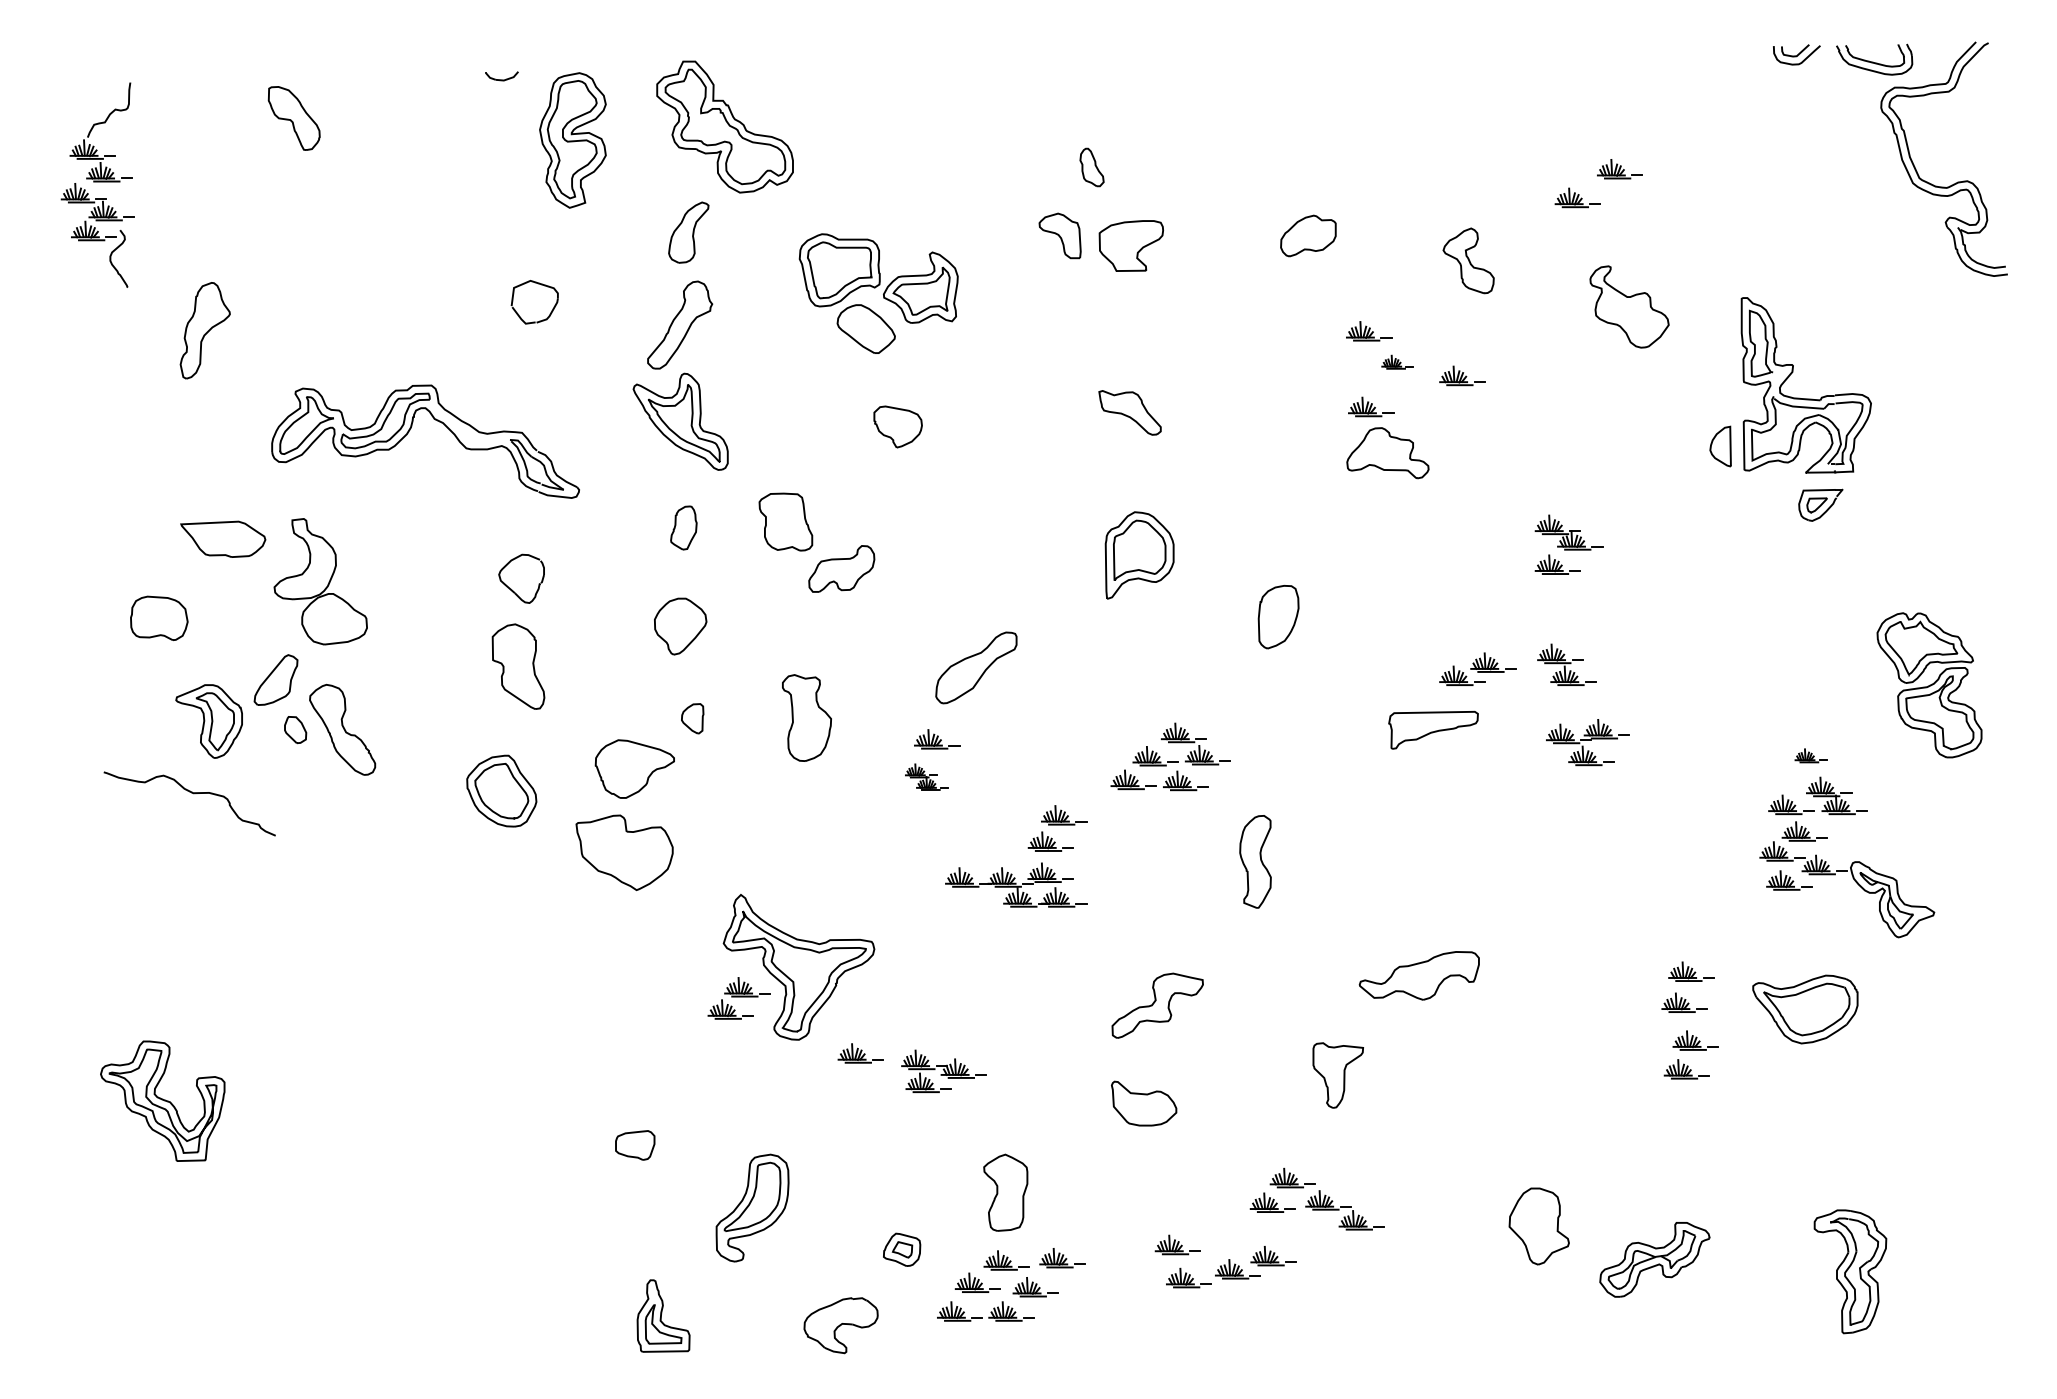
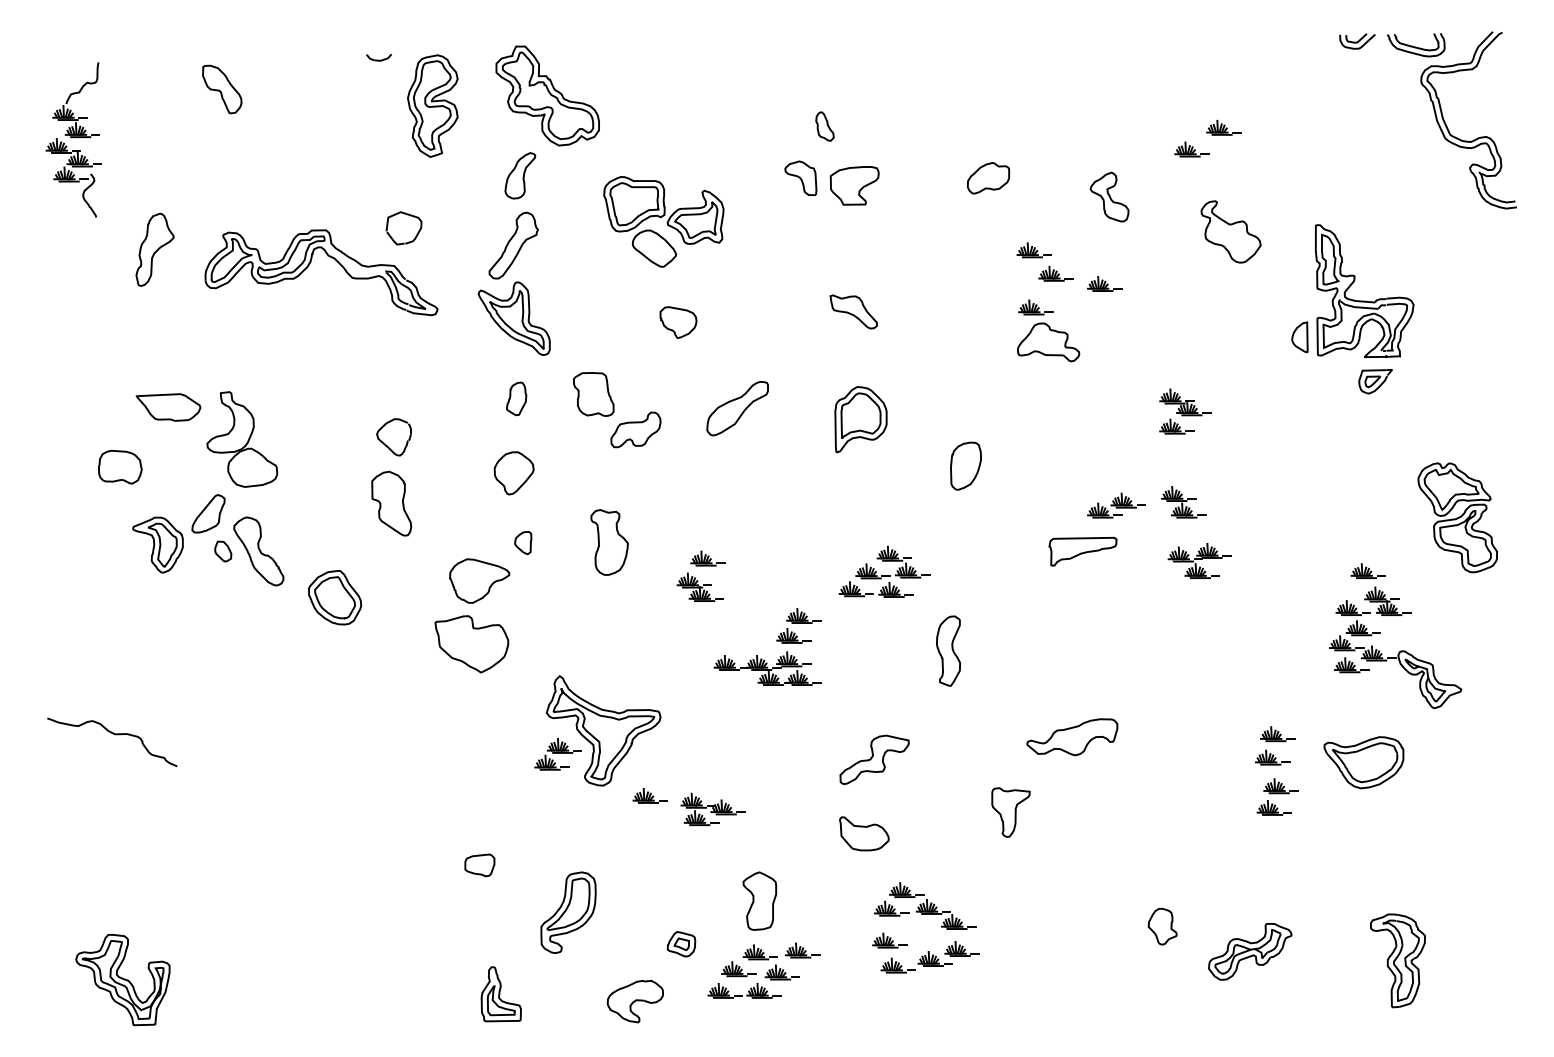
part: (1397, 361) -> (1055, 273), size x1.43
part: (409, 432) -> (309, 265), moved
part: (976, 667) -> (737, 408), moved
part: (1810, 755) -> (1367, 570), size x1.43
part: (925, 776) -> (699, 586), size x1.43
part: (502, 790) -> (335, 597), moved
curve: (192, 794) -> (114, 735), moved
part: (162, 1101) -> (122, 980), moved
part: (1317, 1198) -> (925, 905), moved
part: (1538, 1226) -> (1162, 926), size x0.62

